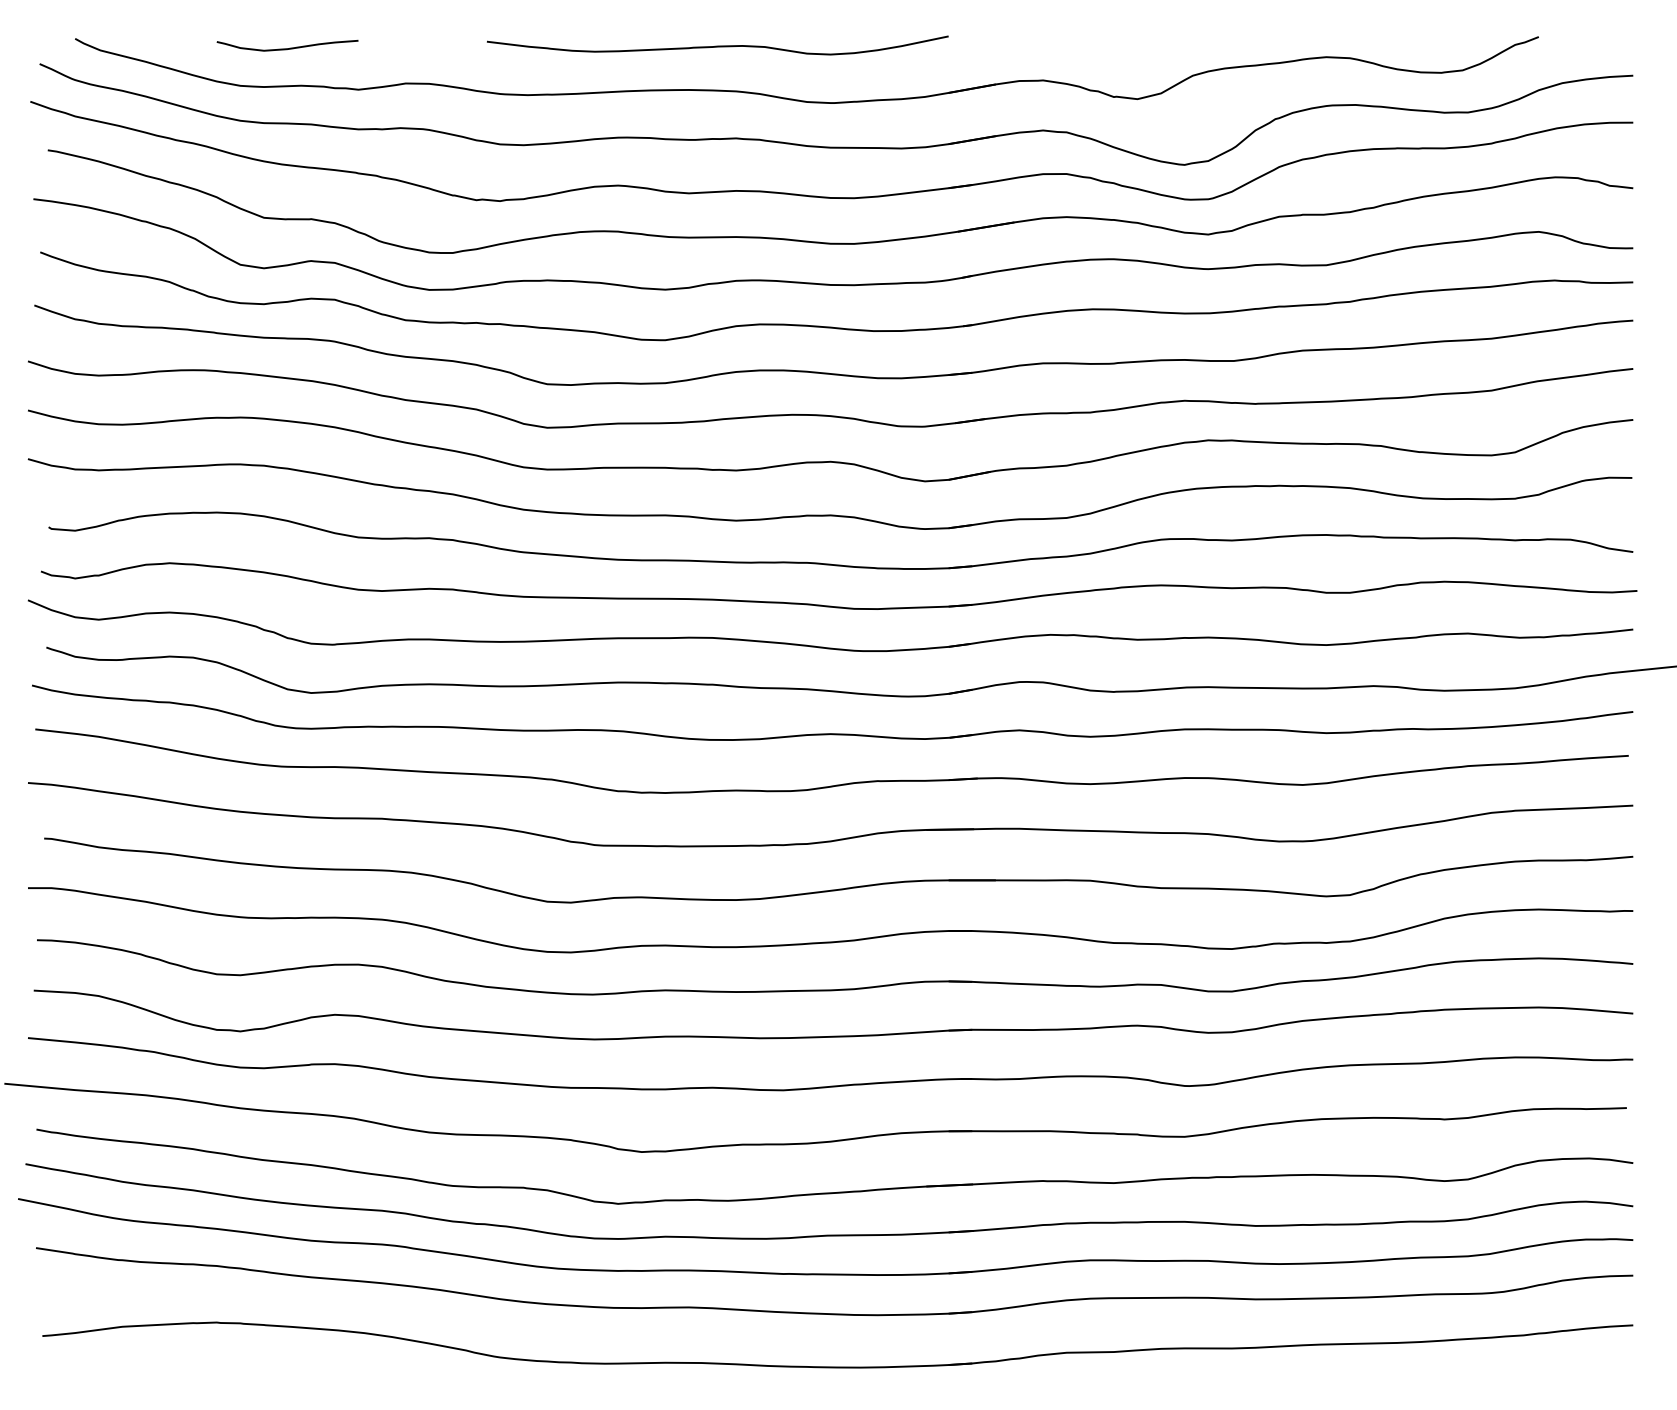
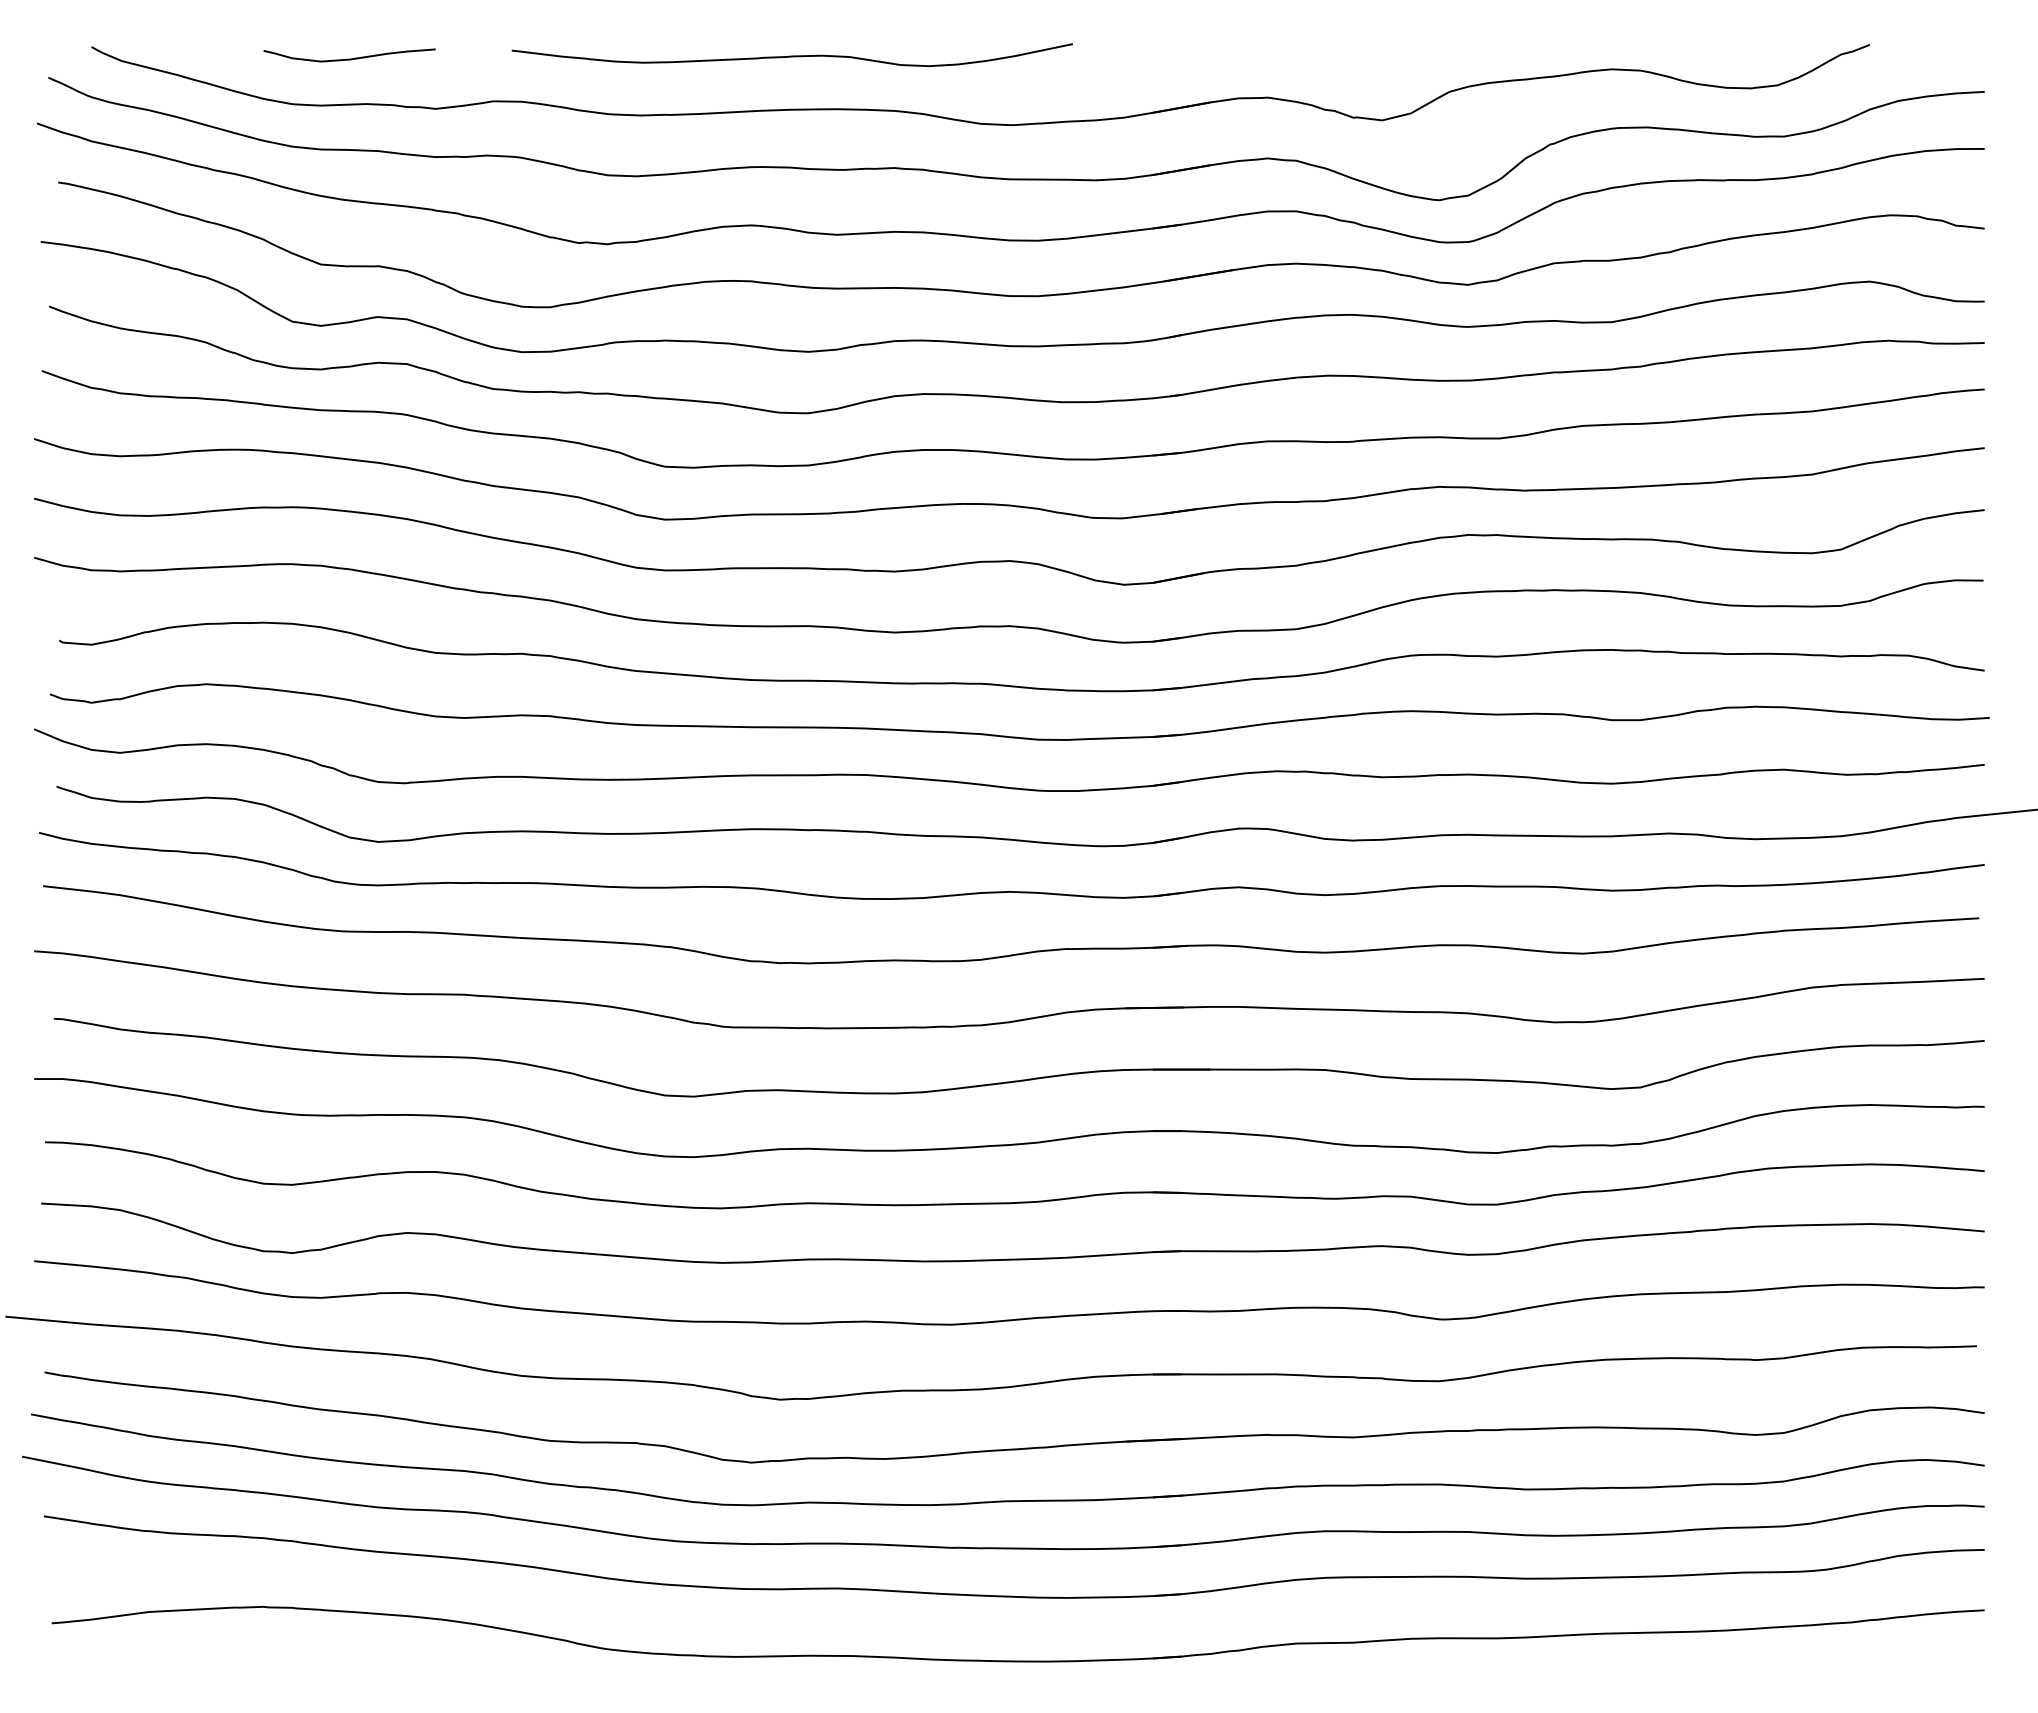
curve: (717, 45) -> (791, 55), moved

